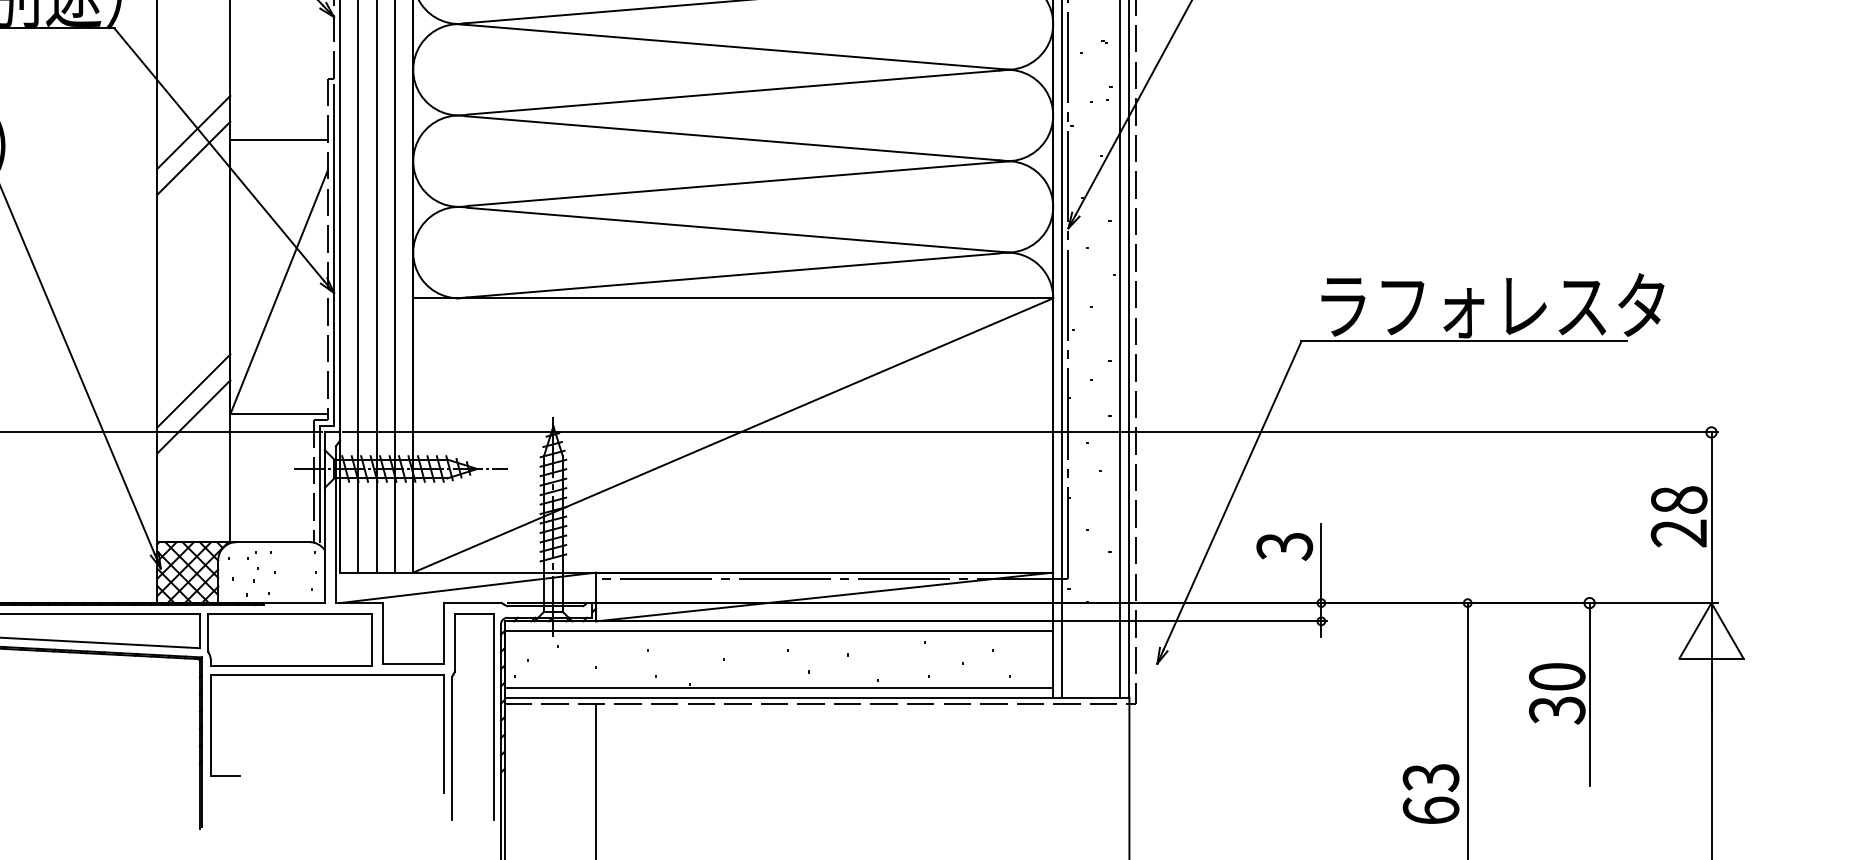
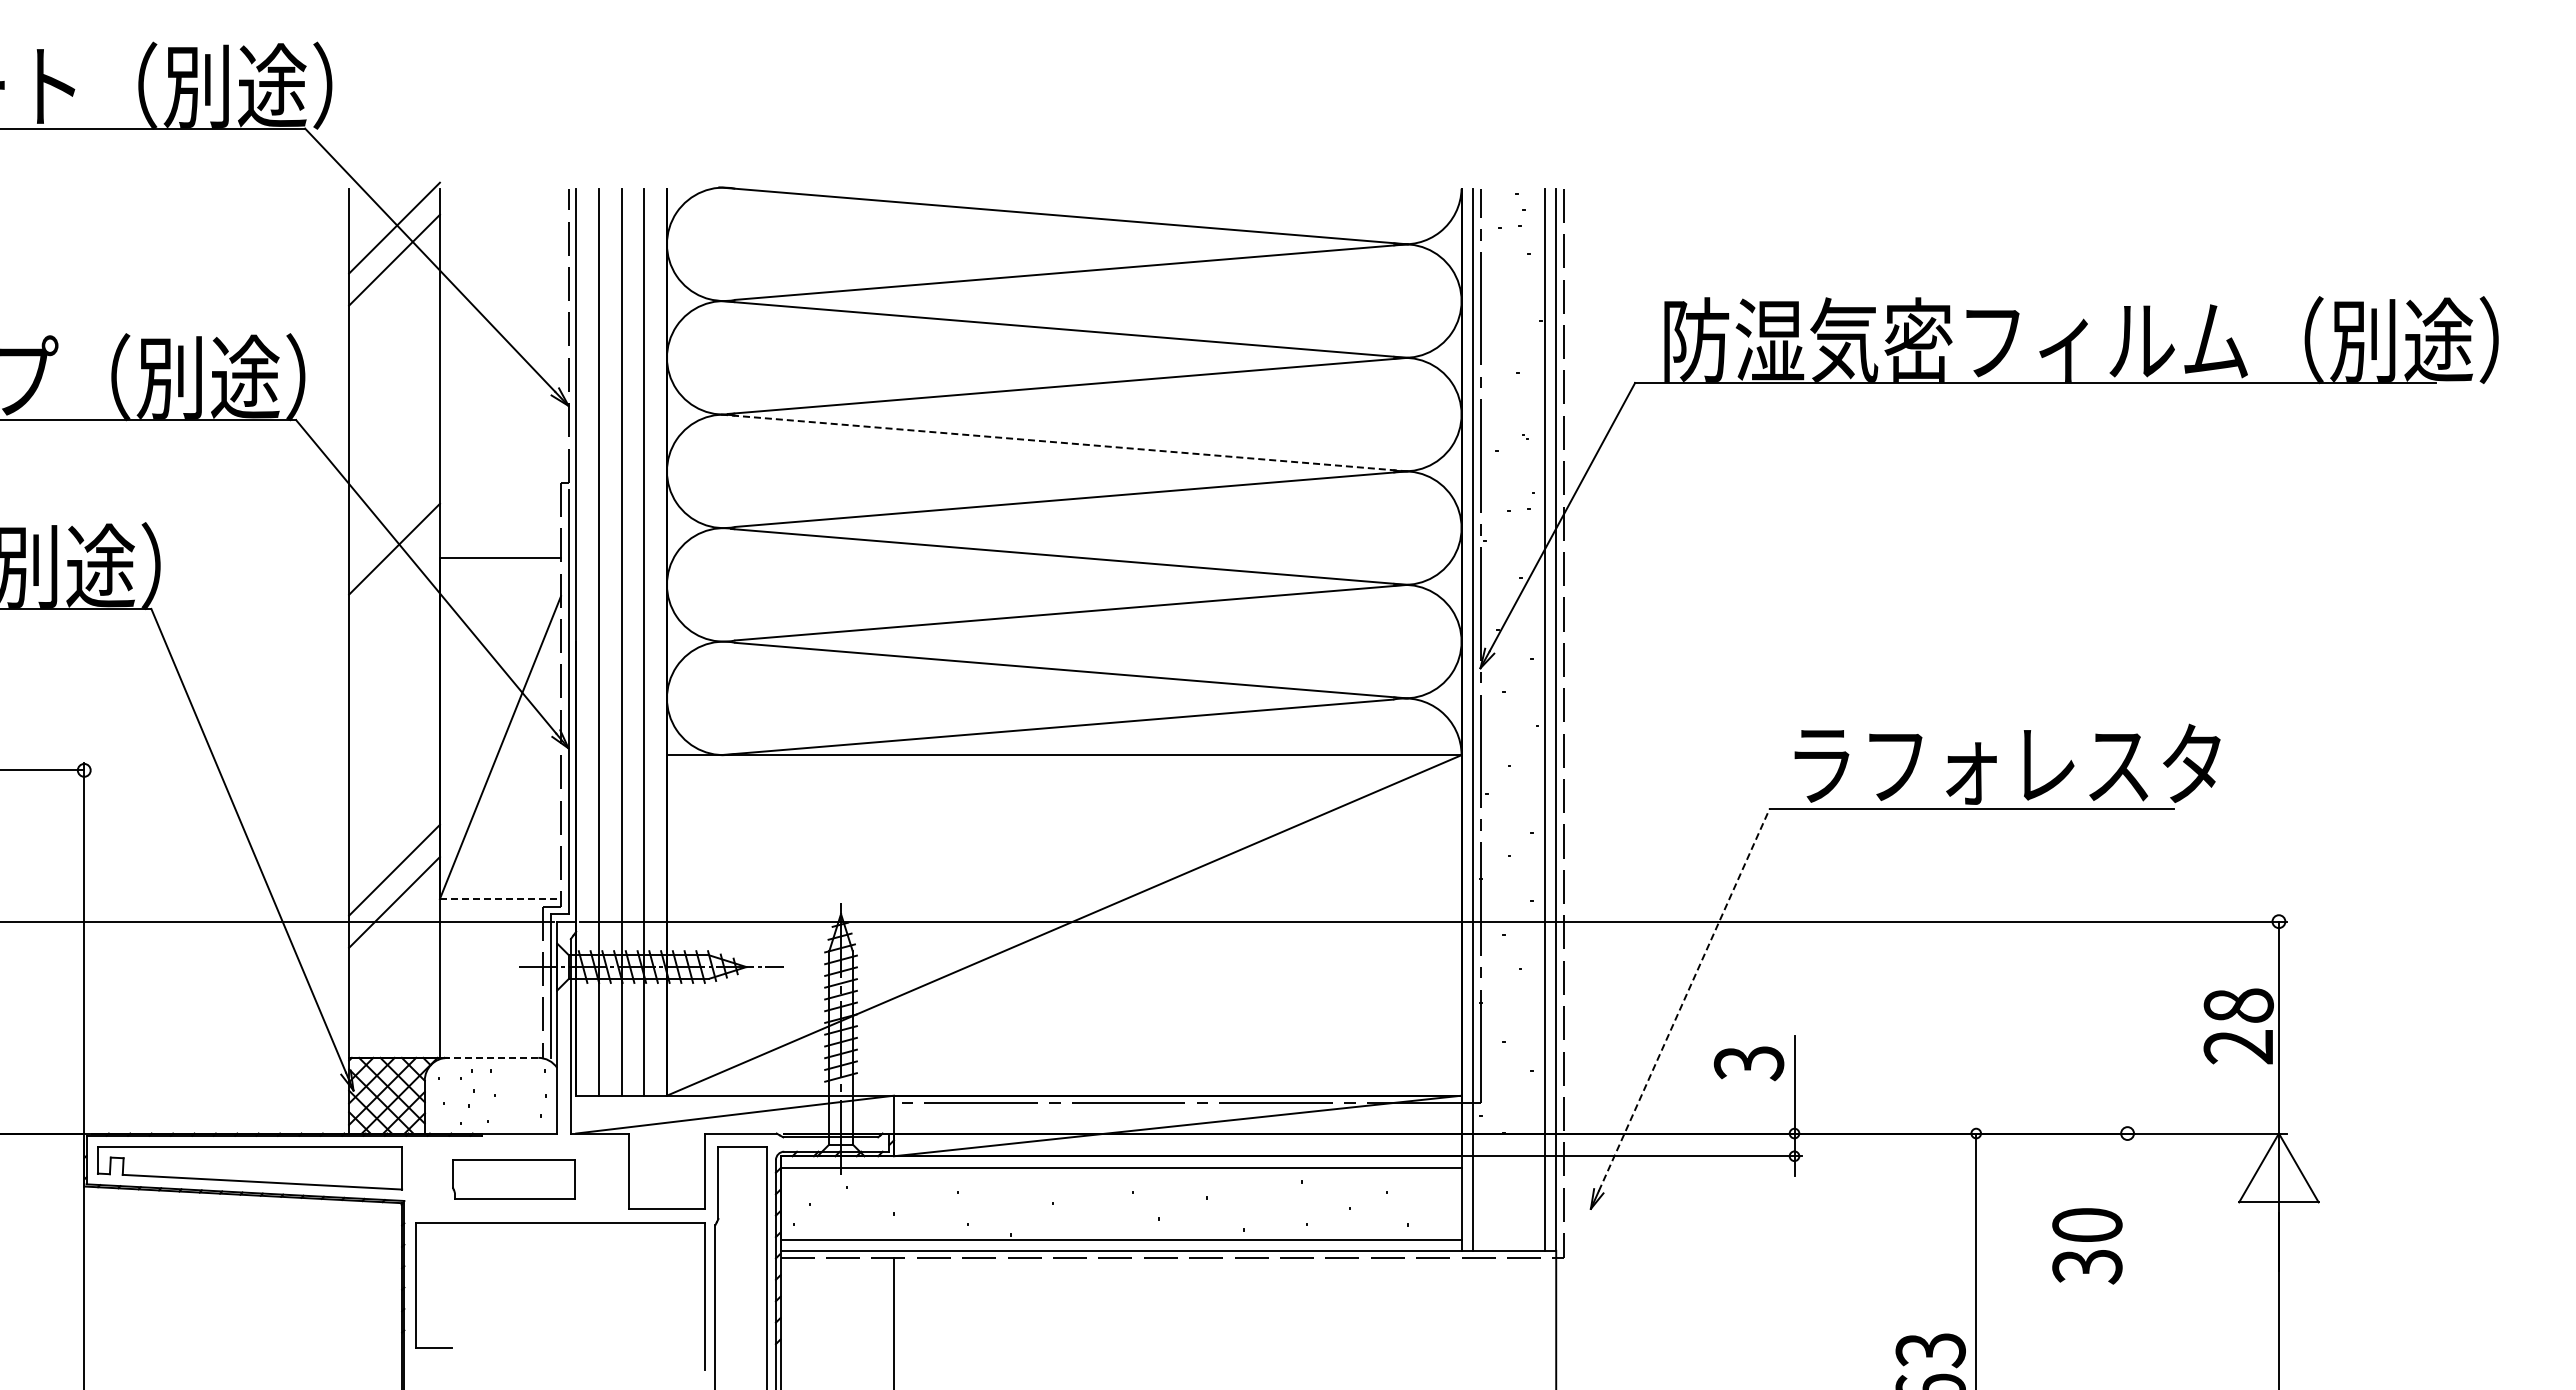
line: (733, 46) -> (1064, 442), solid -> dashed
line: (193, 157) -> (394, 580), removed
line: (279, 413) -> (500, 898), solid -> dashed
line: (1232, 495) -> (1684, 999), solid -> dashed
line: (272, 541) -> (492, 1057), solid -> dashed
part: (289, 640) -> (513, 1179), size x0.6
line: (1589, 694) -> (2127, 1246), removed

